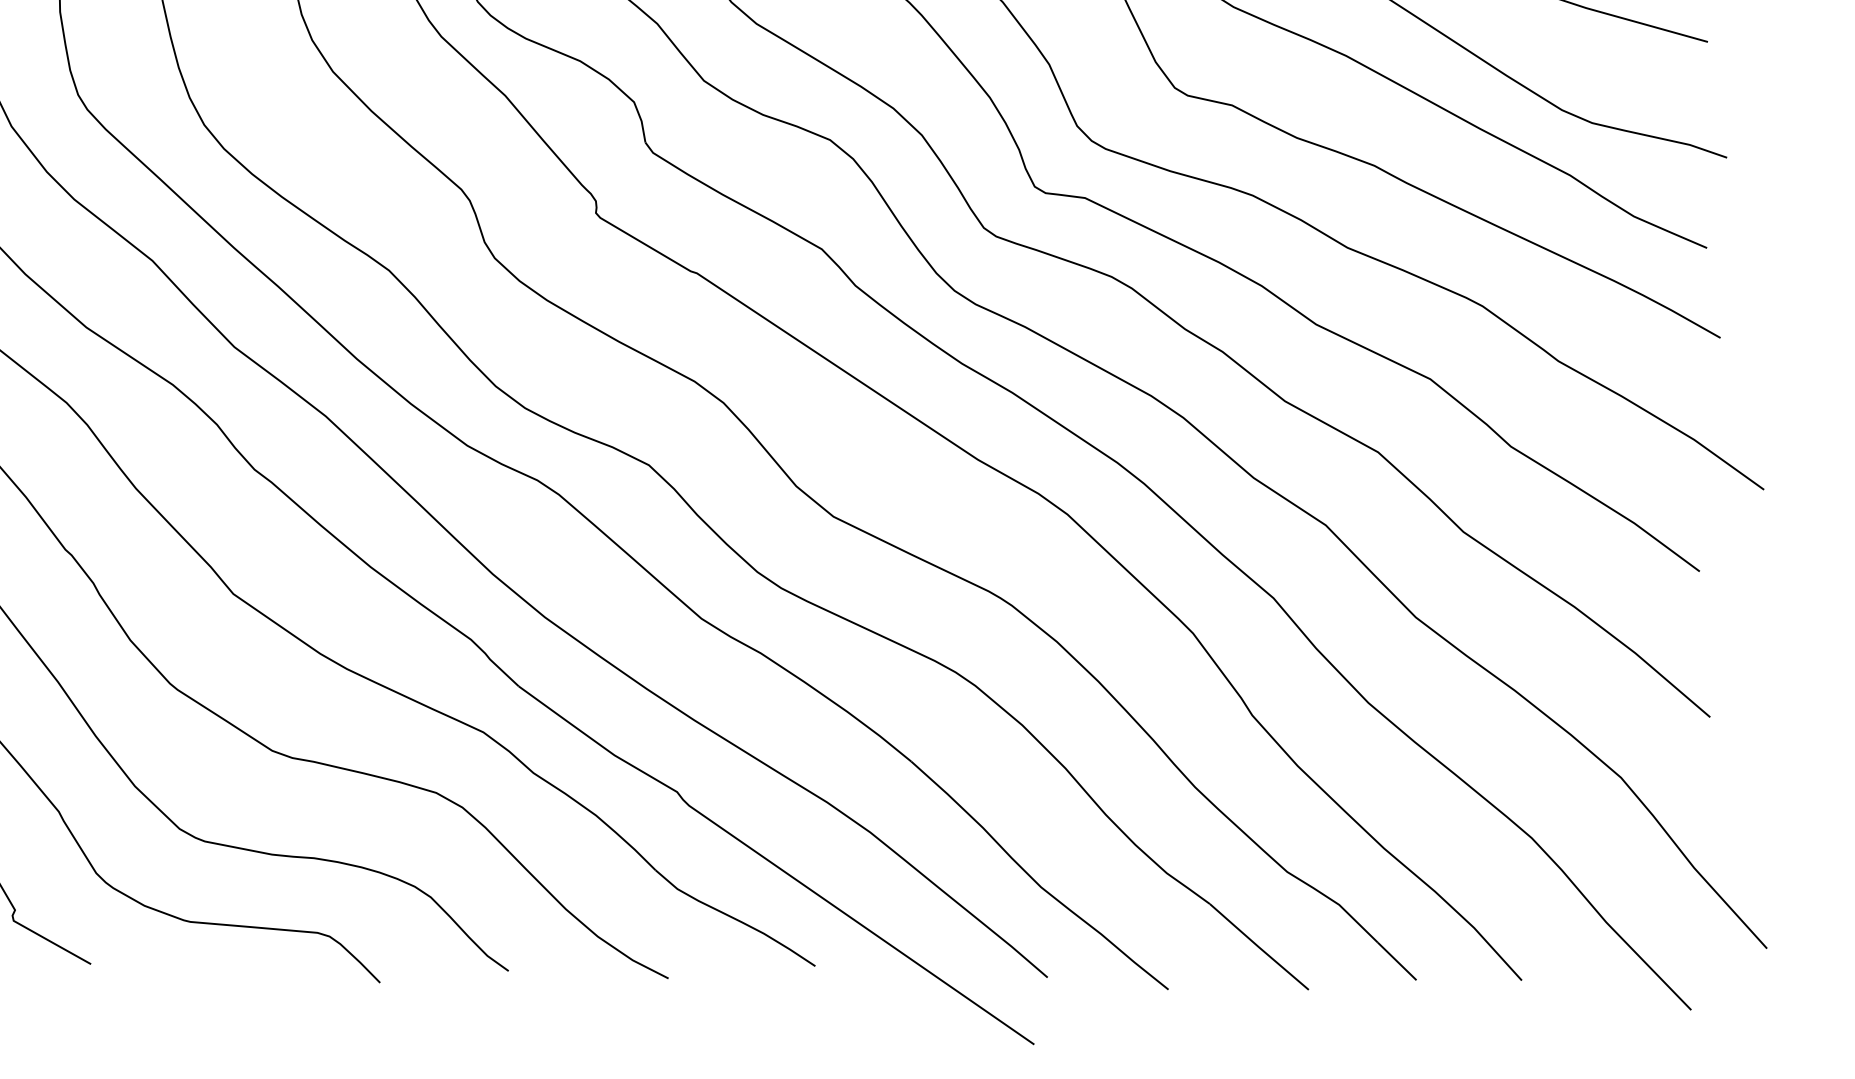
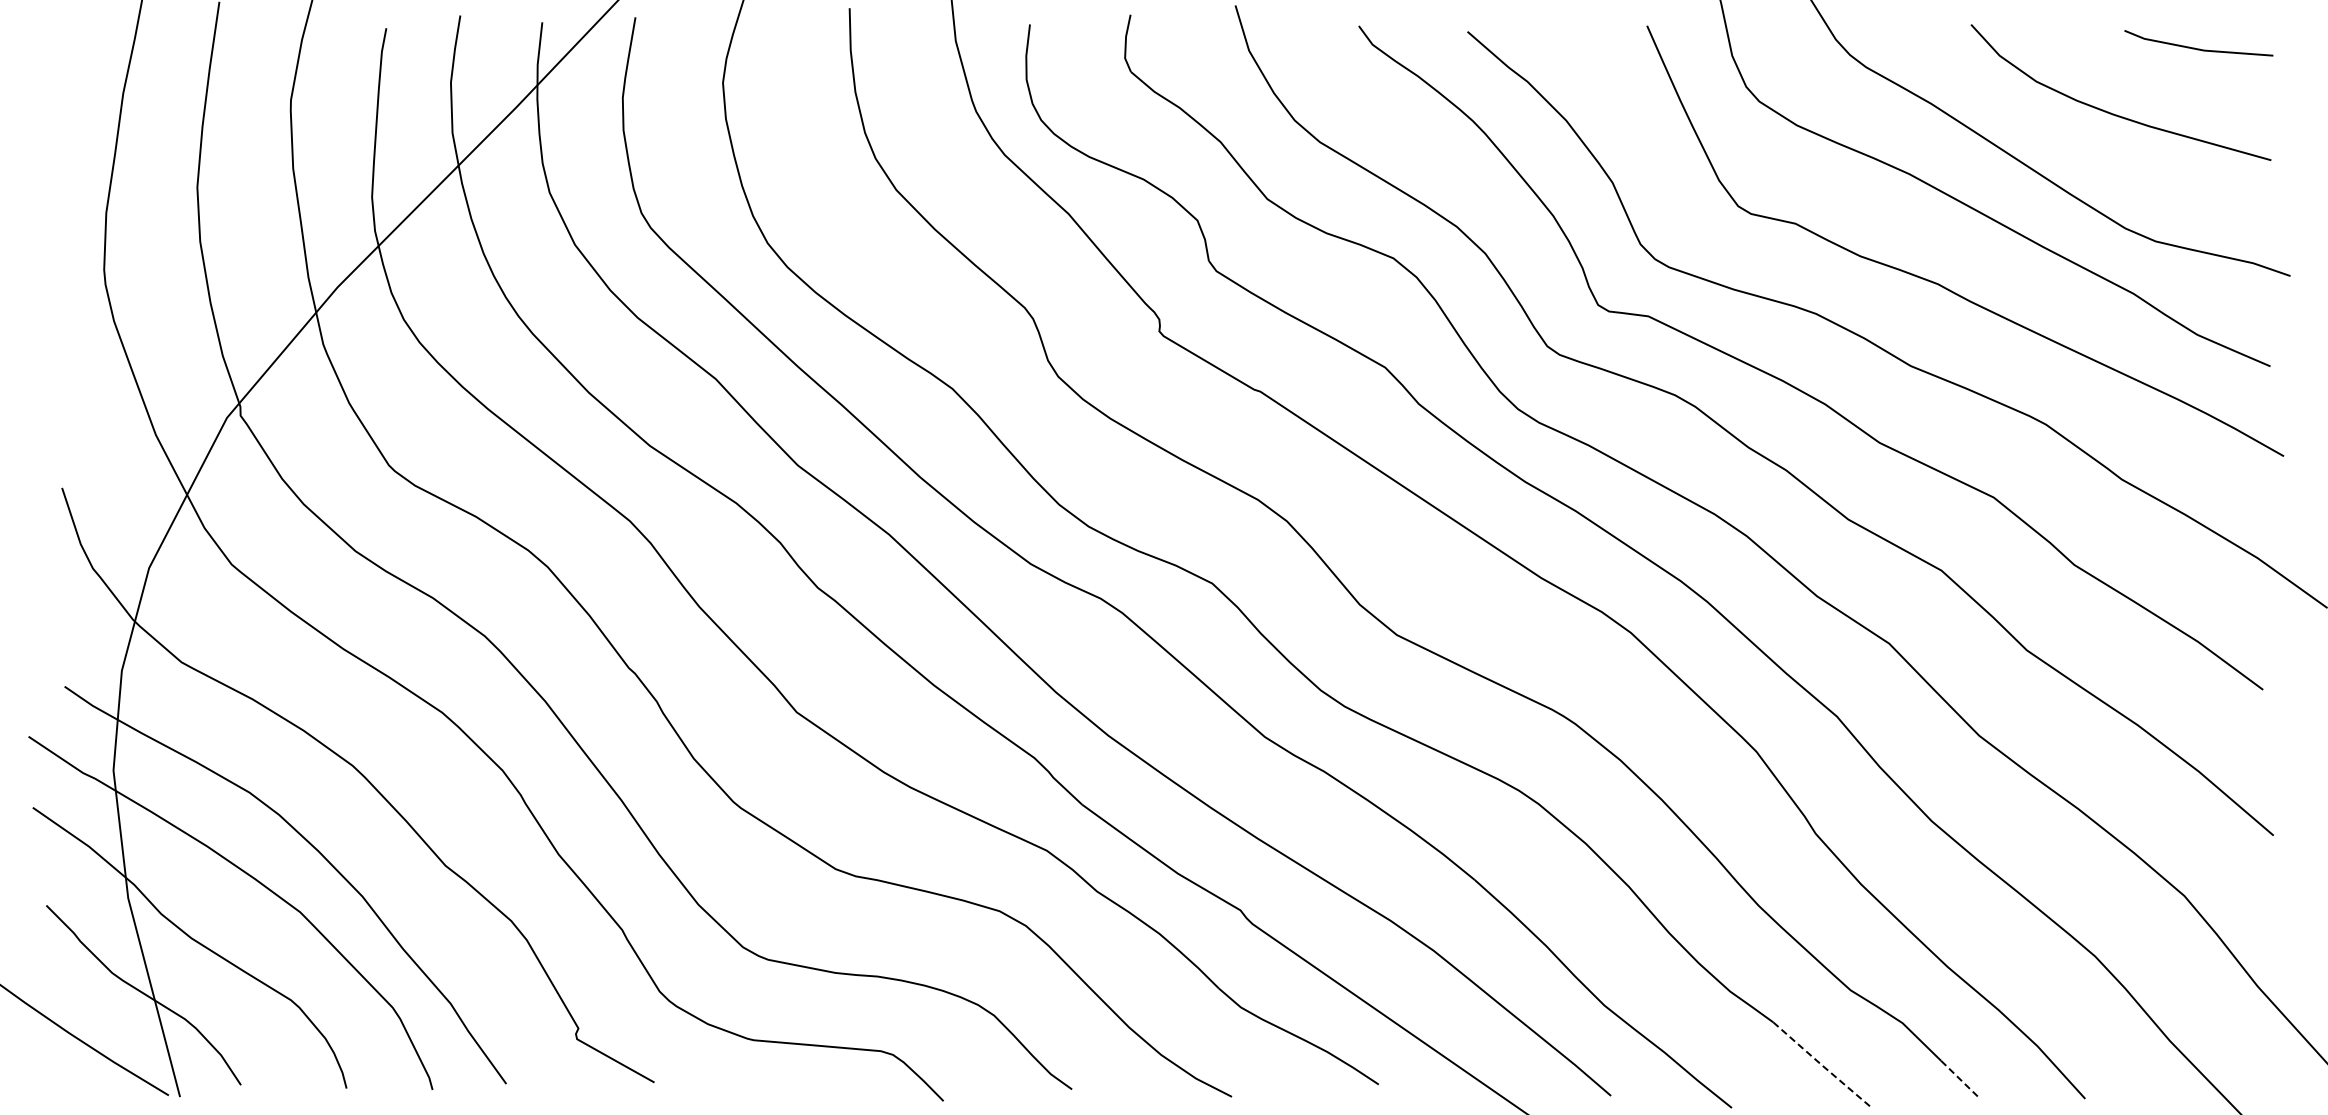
line: (1259, 947) -> (1822, 1065), solid -> dashed
line: (1397, 961) -> (1960, 1079), solid -> dashed

